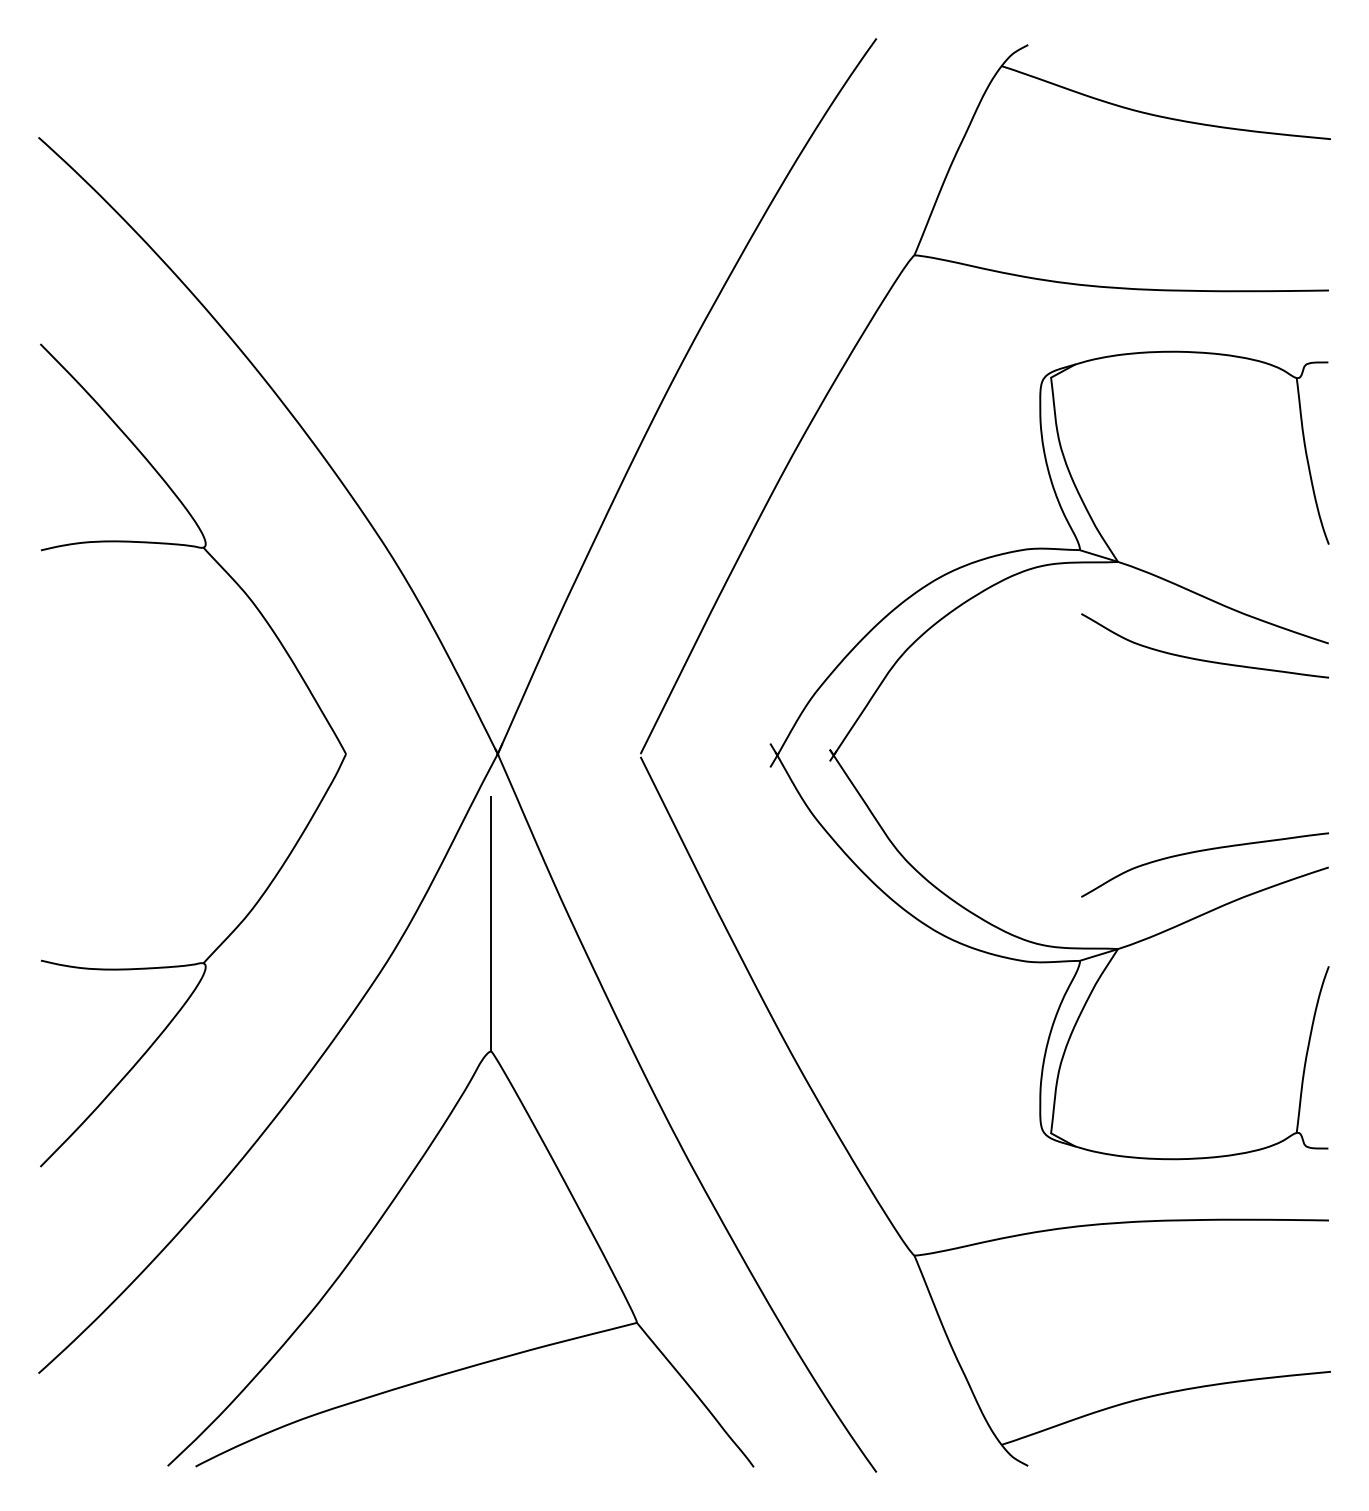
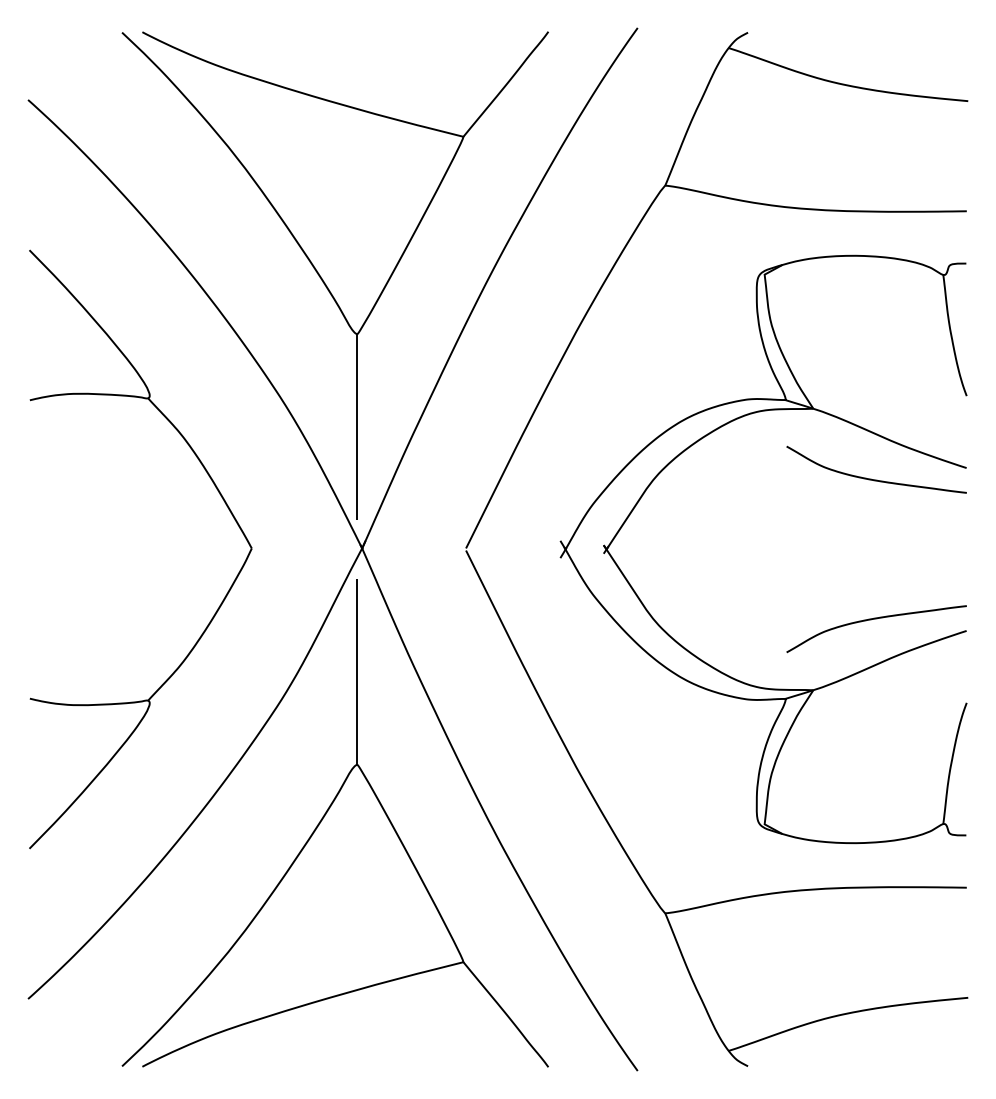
part: (446, 388) -> (324, 282), added

